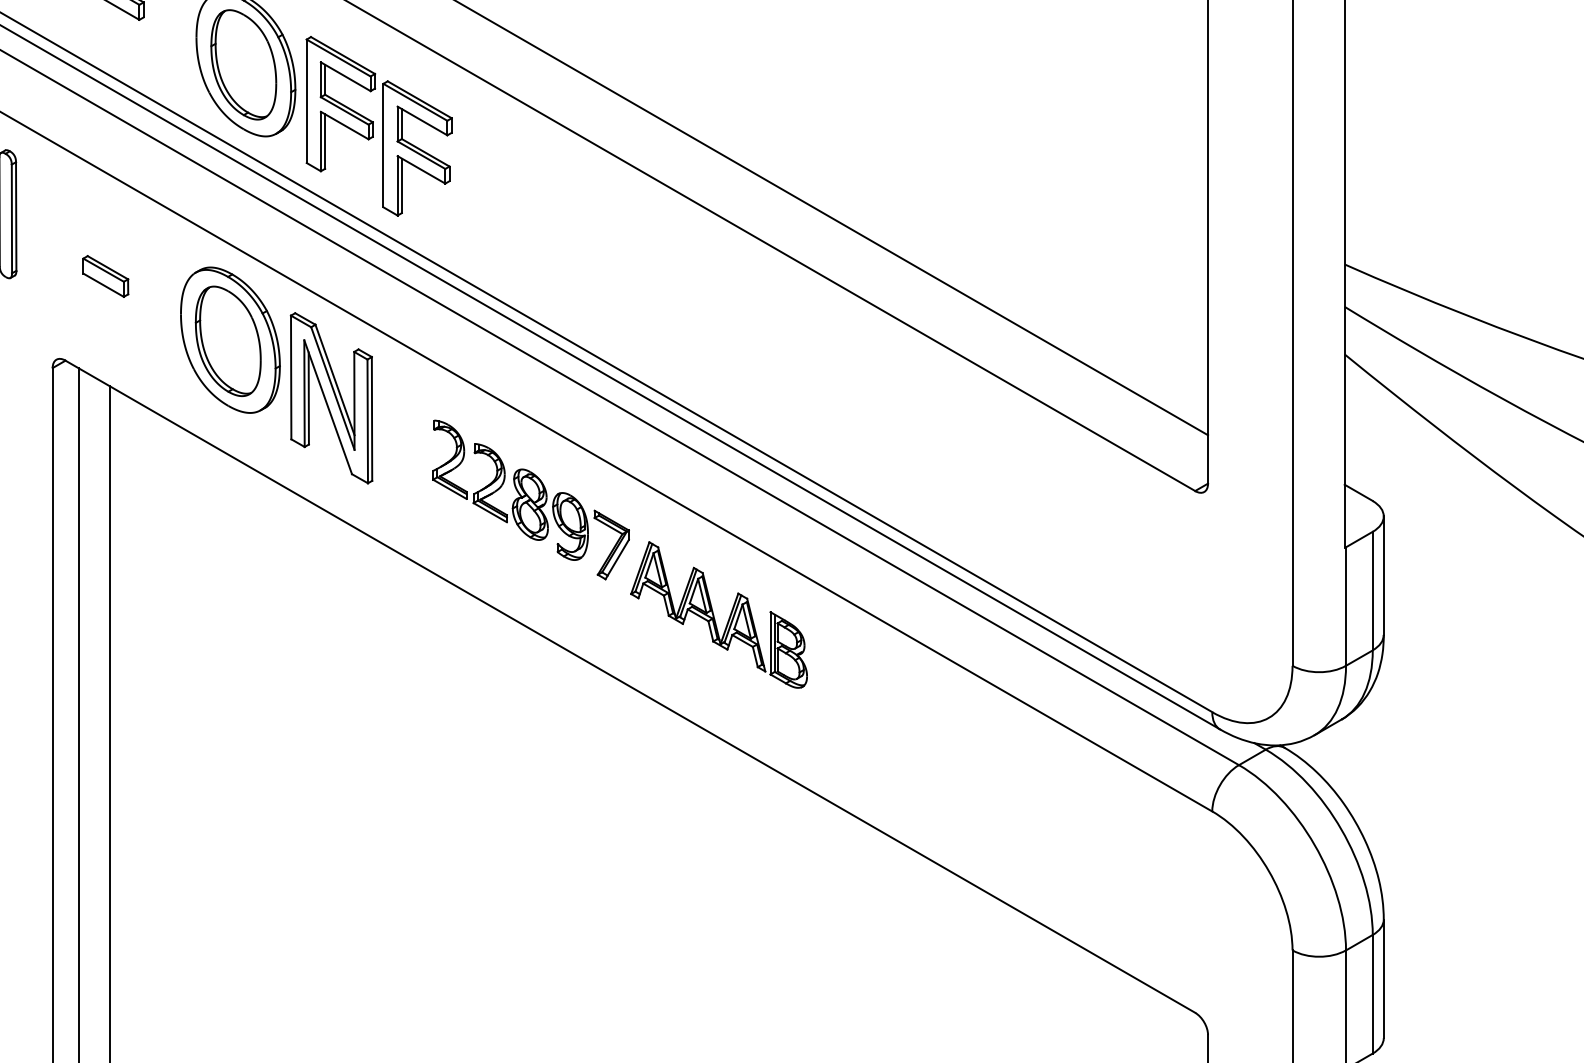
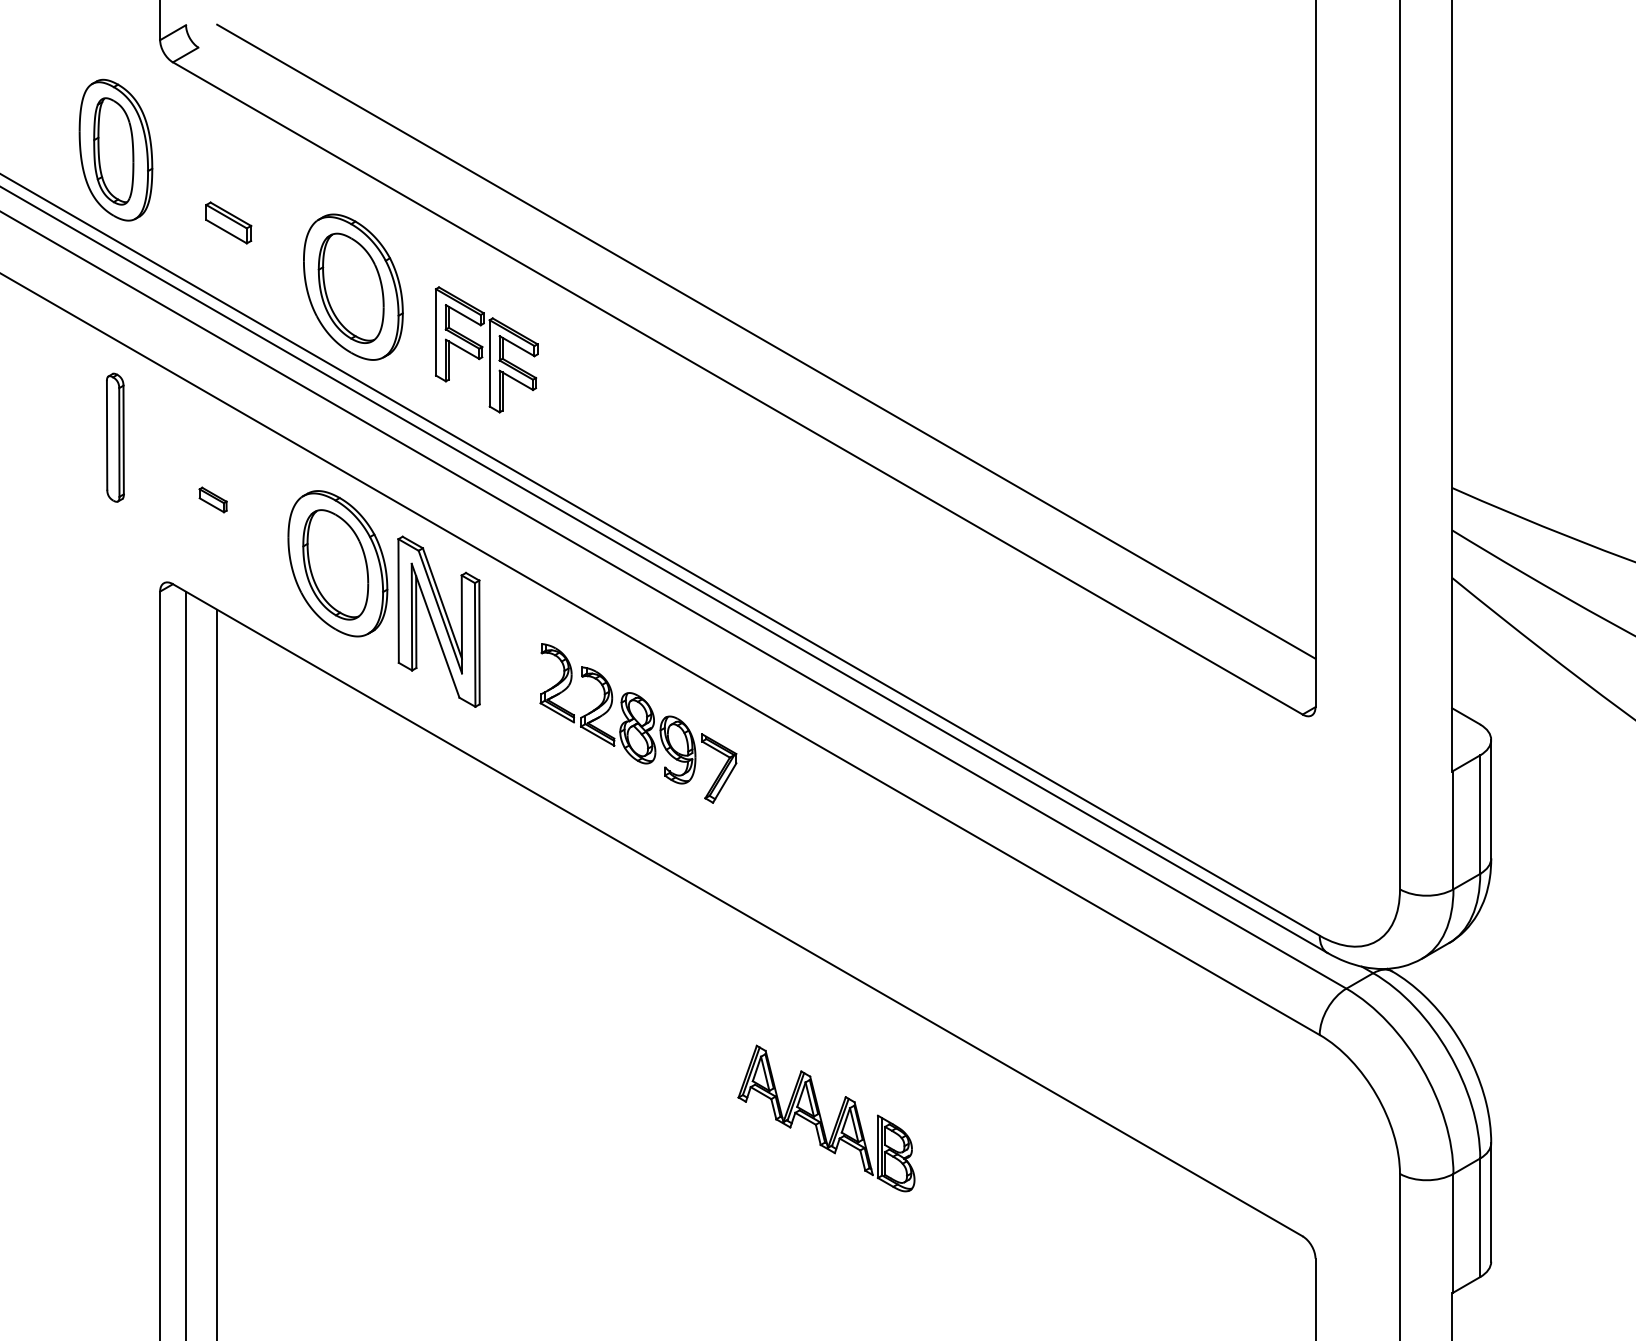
part: (379, 125) -> (486, 349), size x0.7
part: (105, 275) -> (212, 499), size x0.6
part: (719, 614) -> (826, 1118), moved

